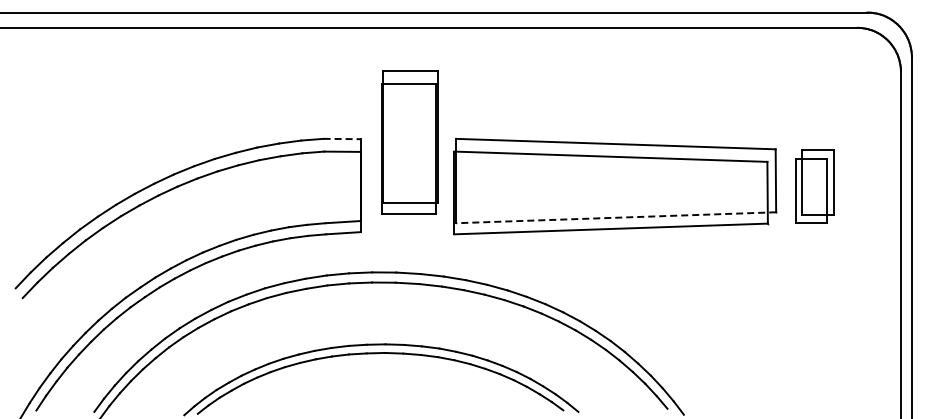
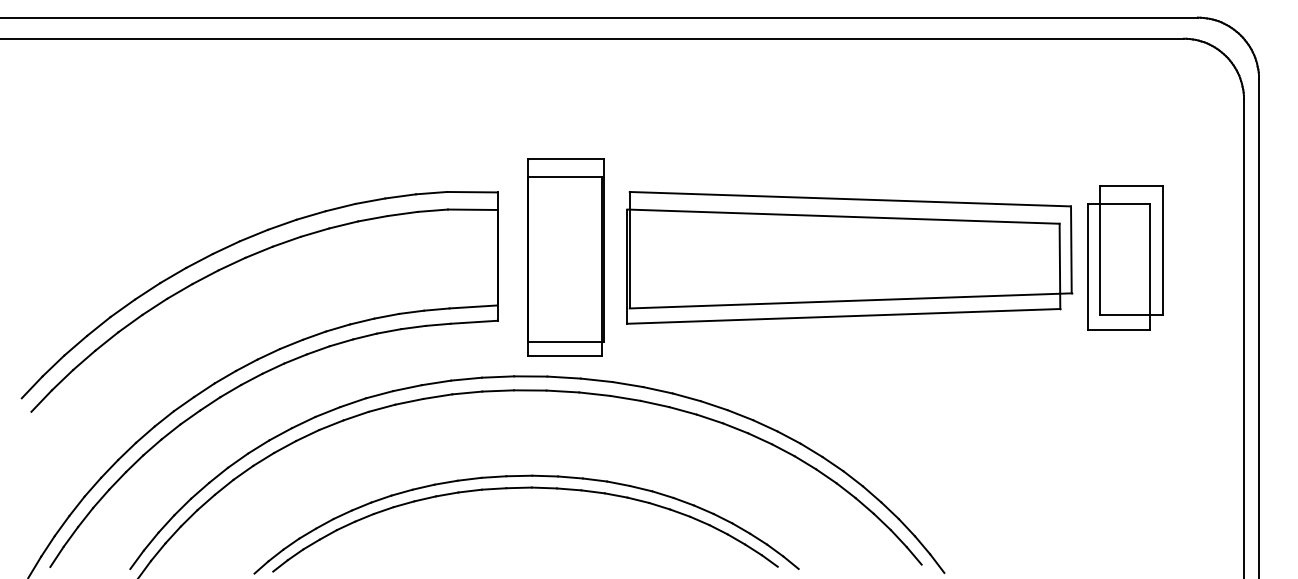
line: (342, 139) -> (472, 192), dashed -> solid
part: (409, 142) -> (565, 257), moved
part: (814, 186) -> (1124, 257), size x1.43
line: (615, 217) -> (849, 300), dashed -> solid

